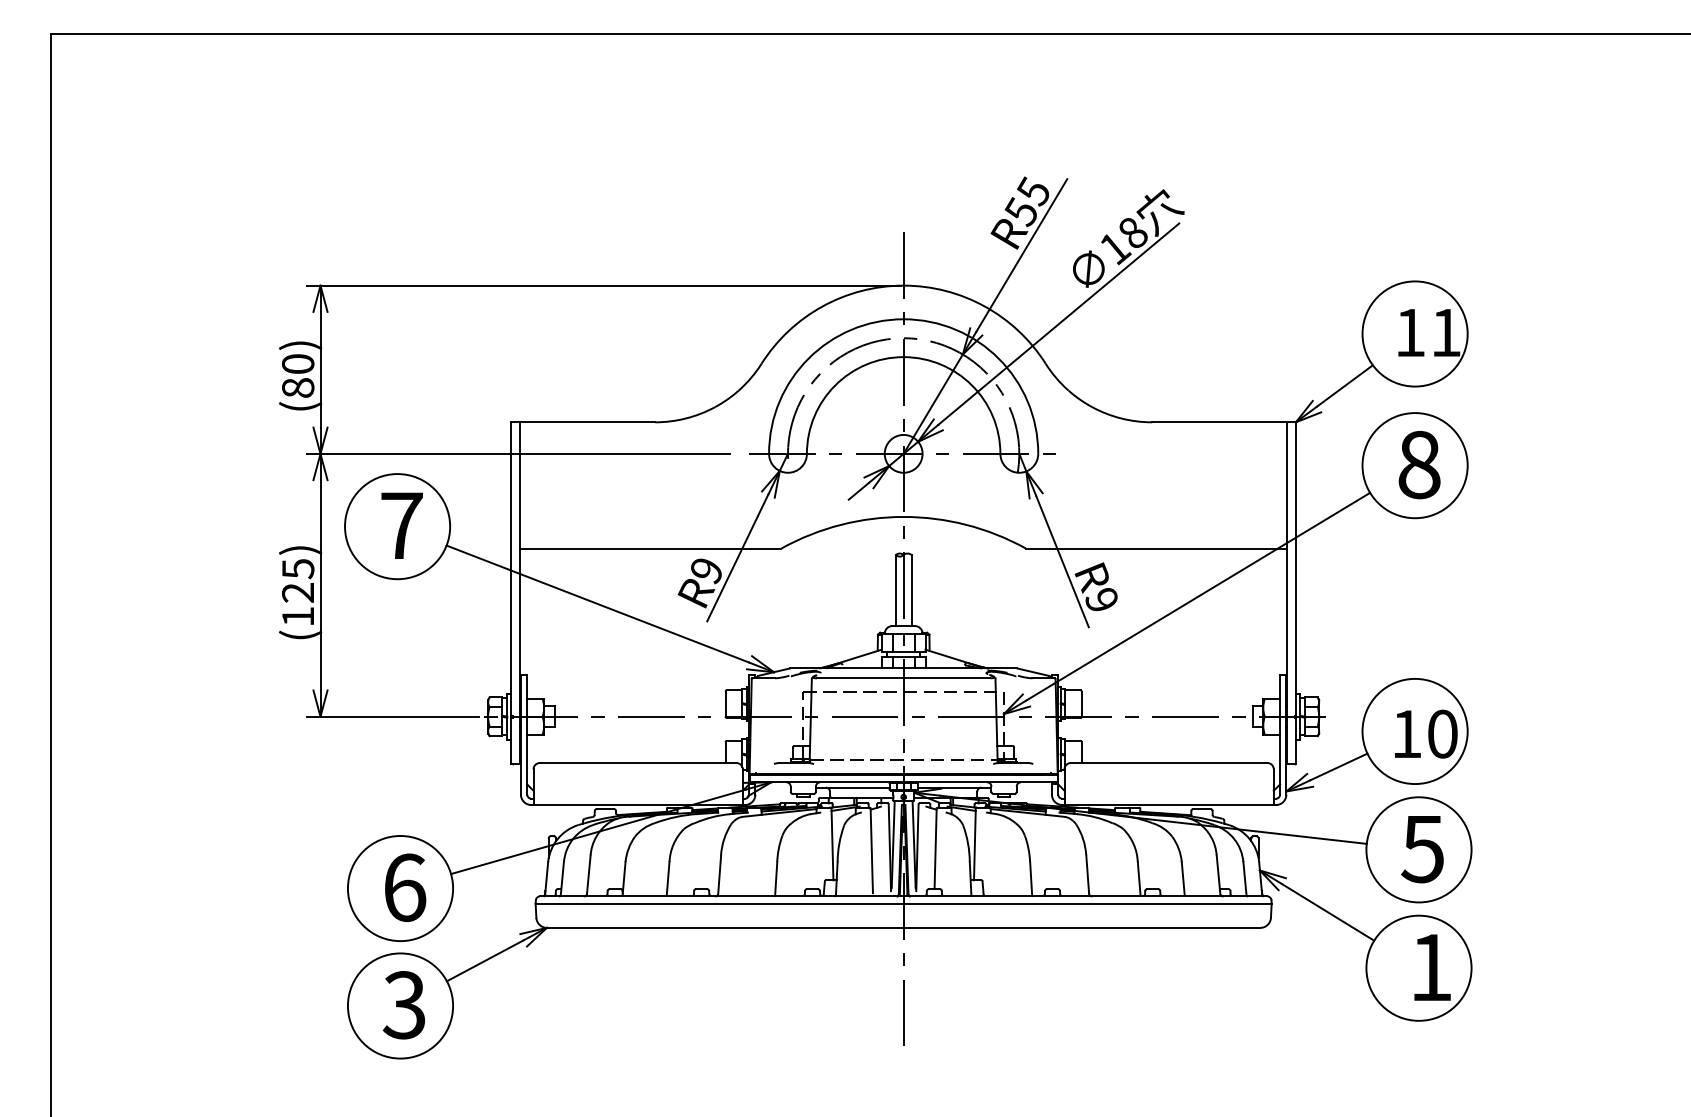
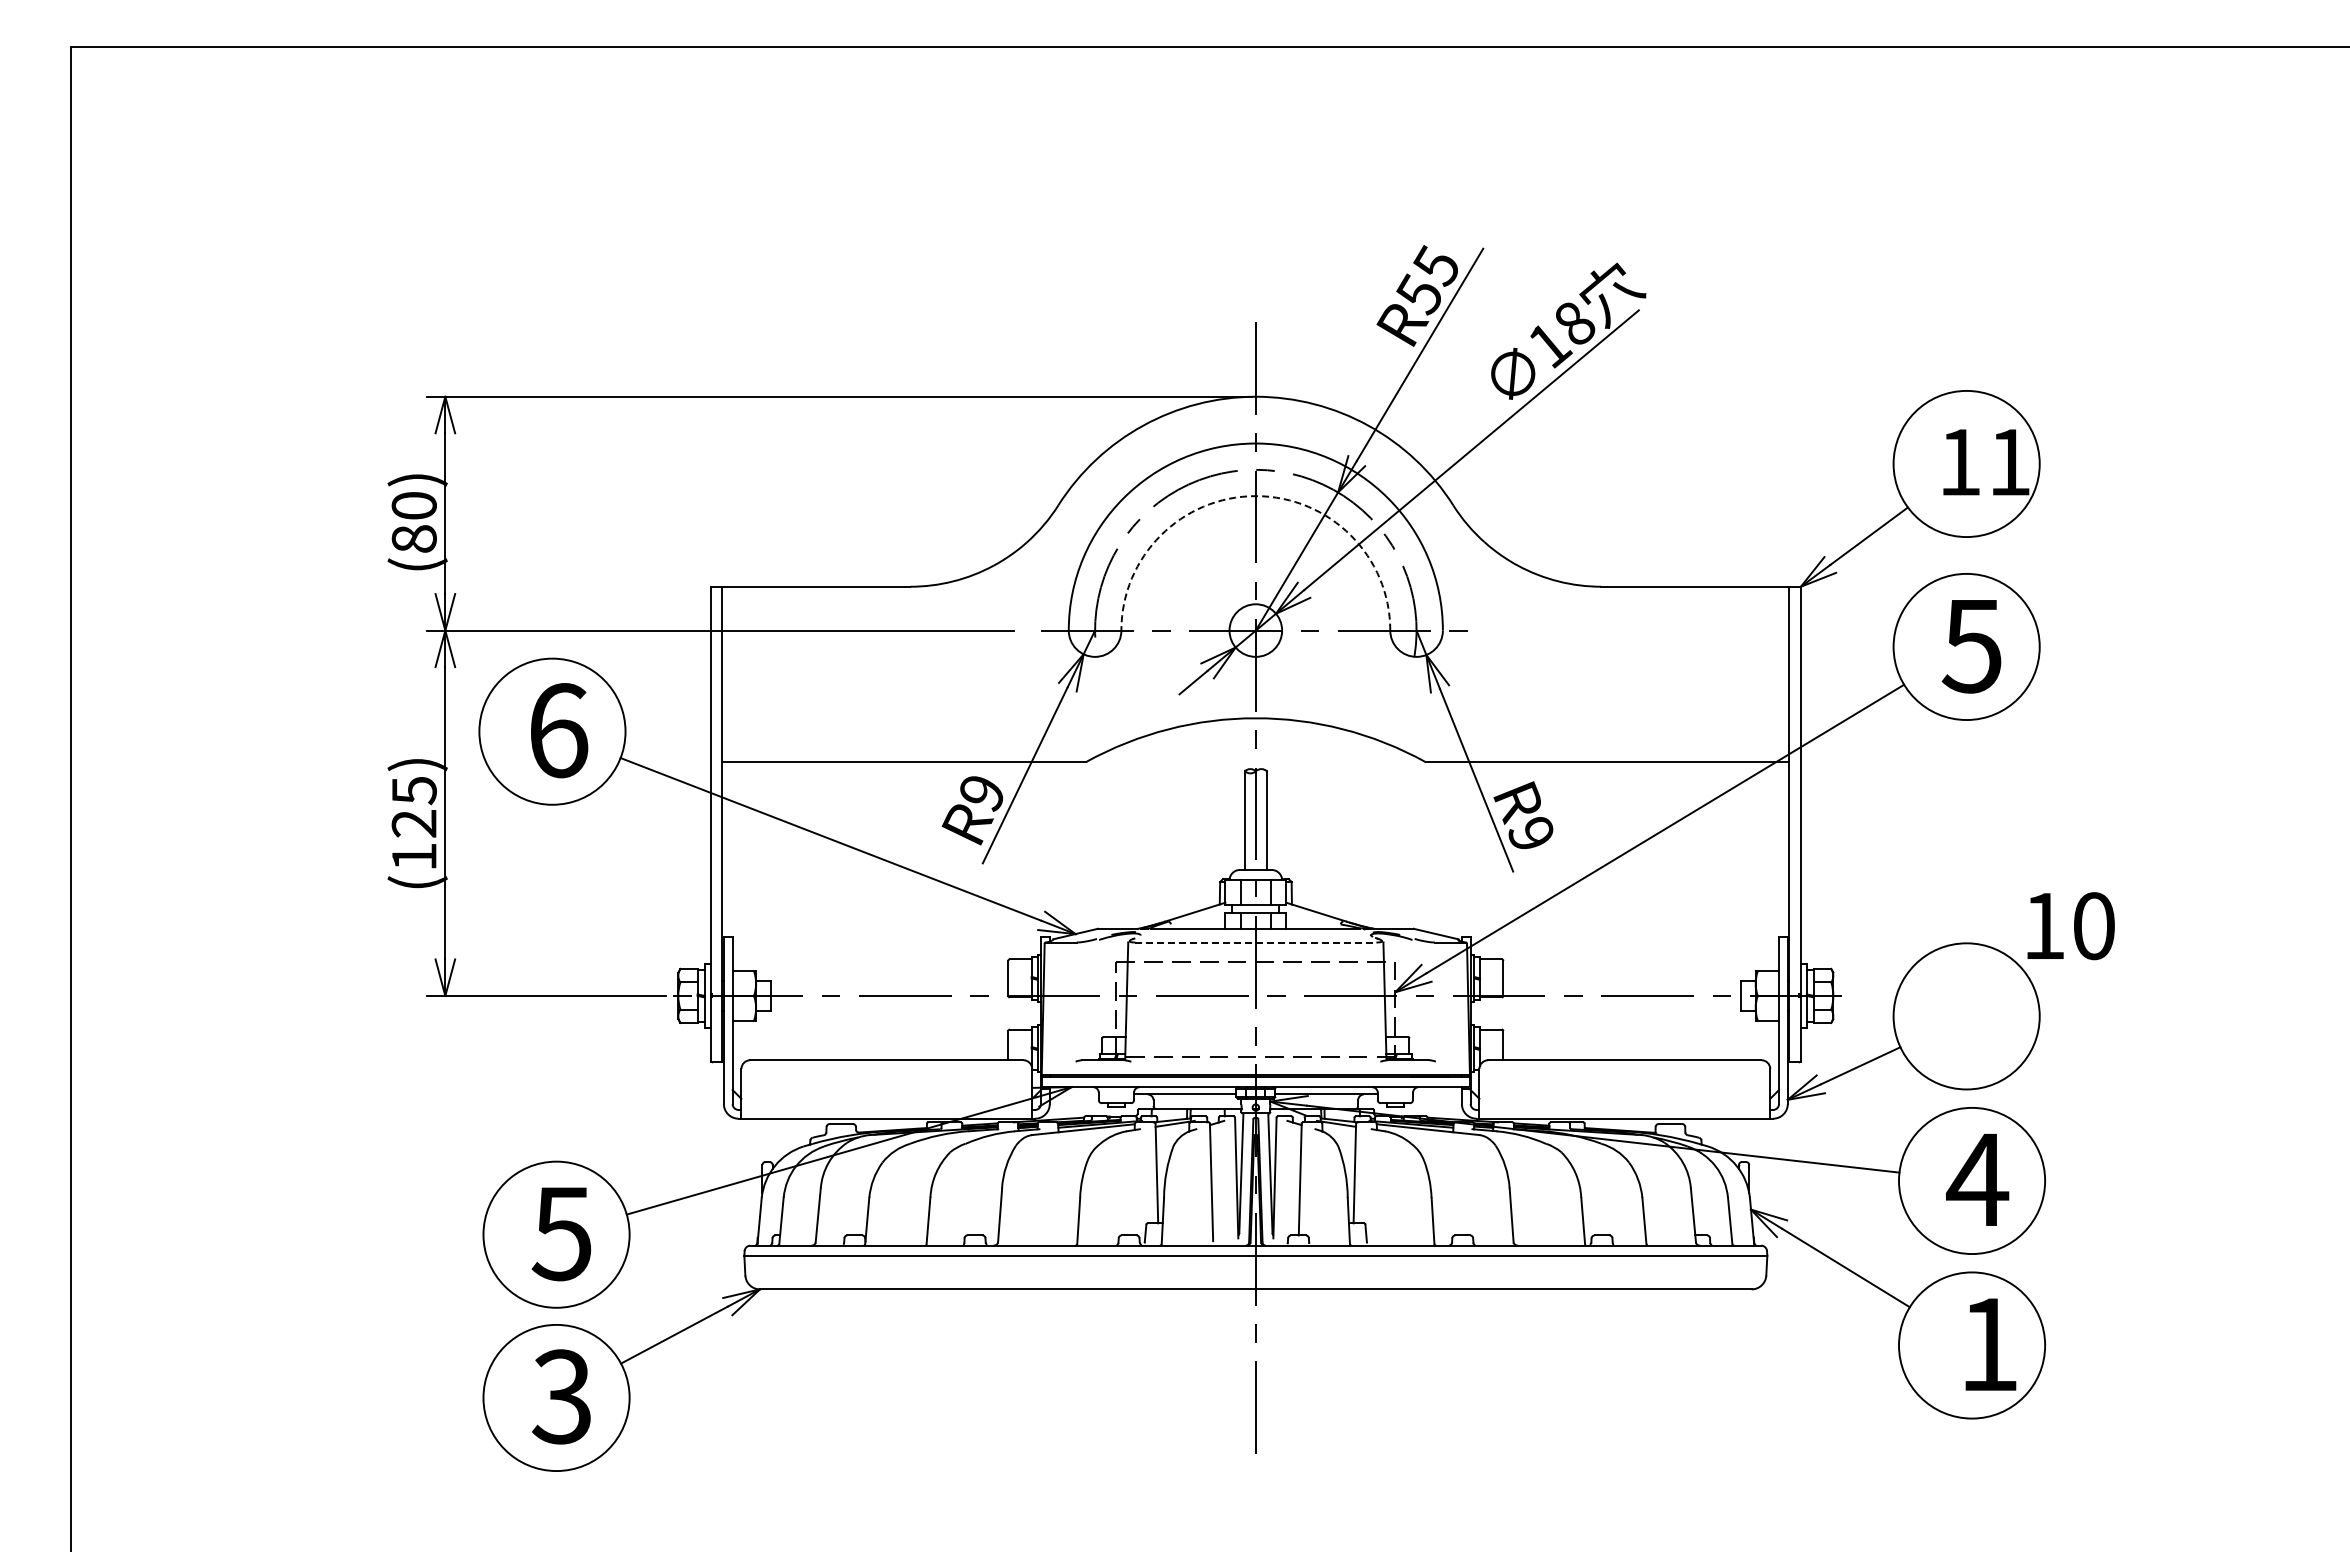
arc: (903, 357) -> (1255, 496), solid -> dashed
text: (1418, 464) -> (1971, 645), 8 -> 5
text: (402, 525) -> (559, 730), 7 -> 6
line: (904, 678) -> (1256, 942), solid -> dashed
text: (1425, 734) -> (2070, 926), moved
text: (1422, 849) -> (1977, 1180), 5 -> 4
text: (404, 887) -> (561, 1233), 6 -> 5

